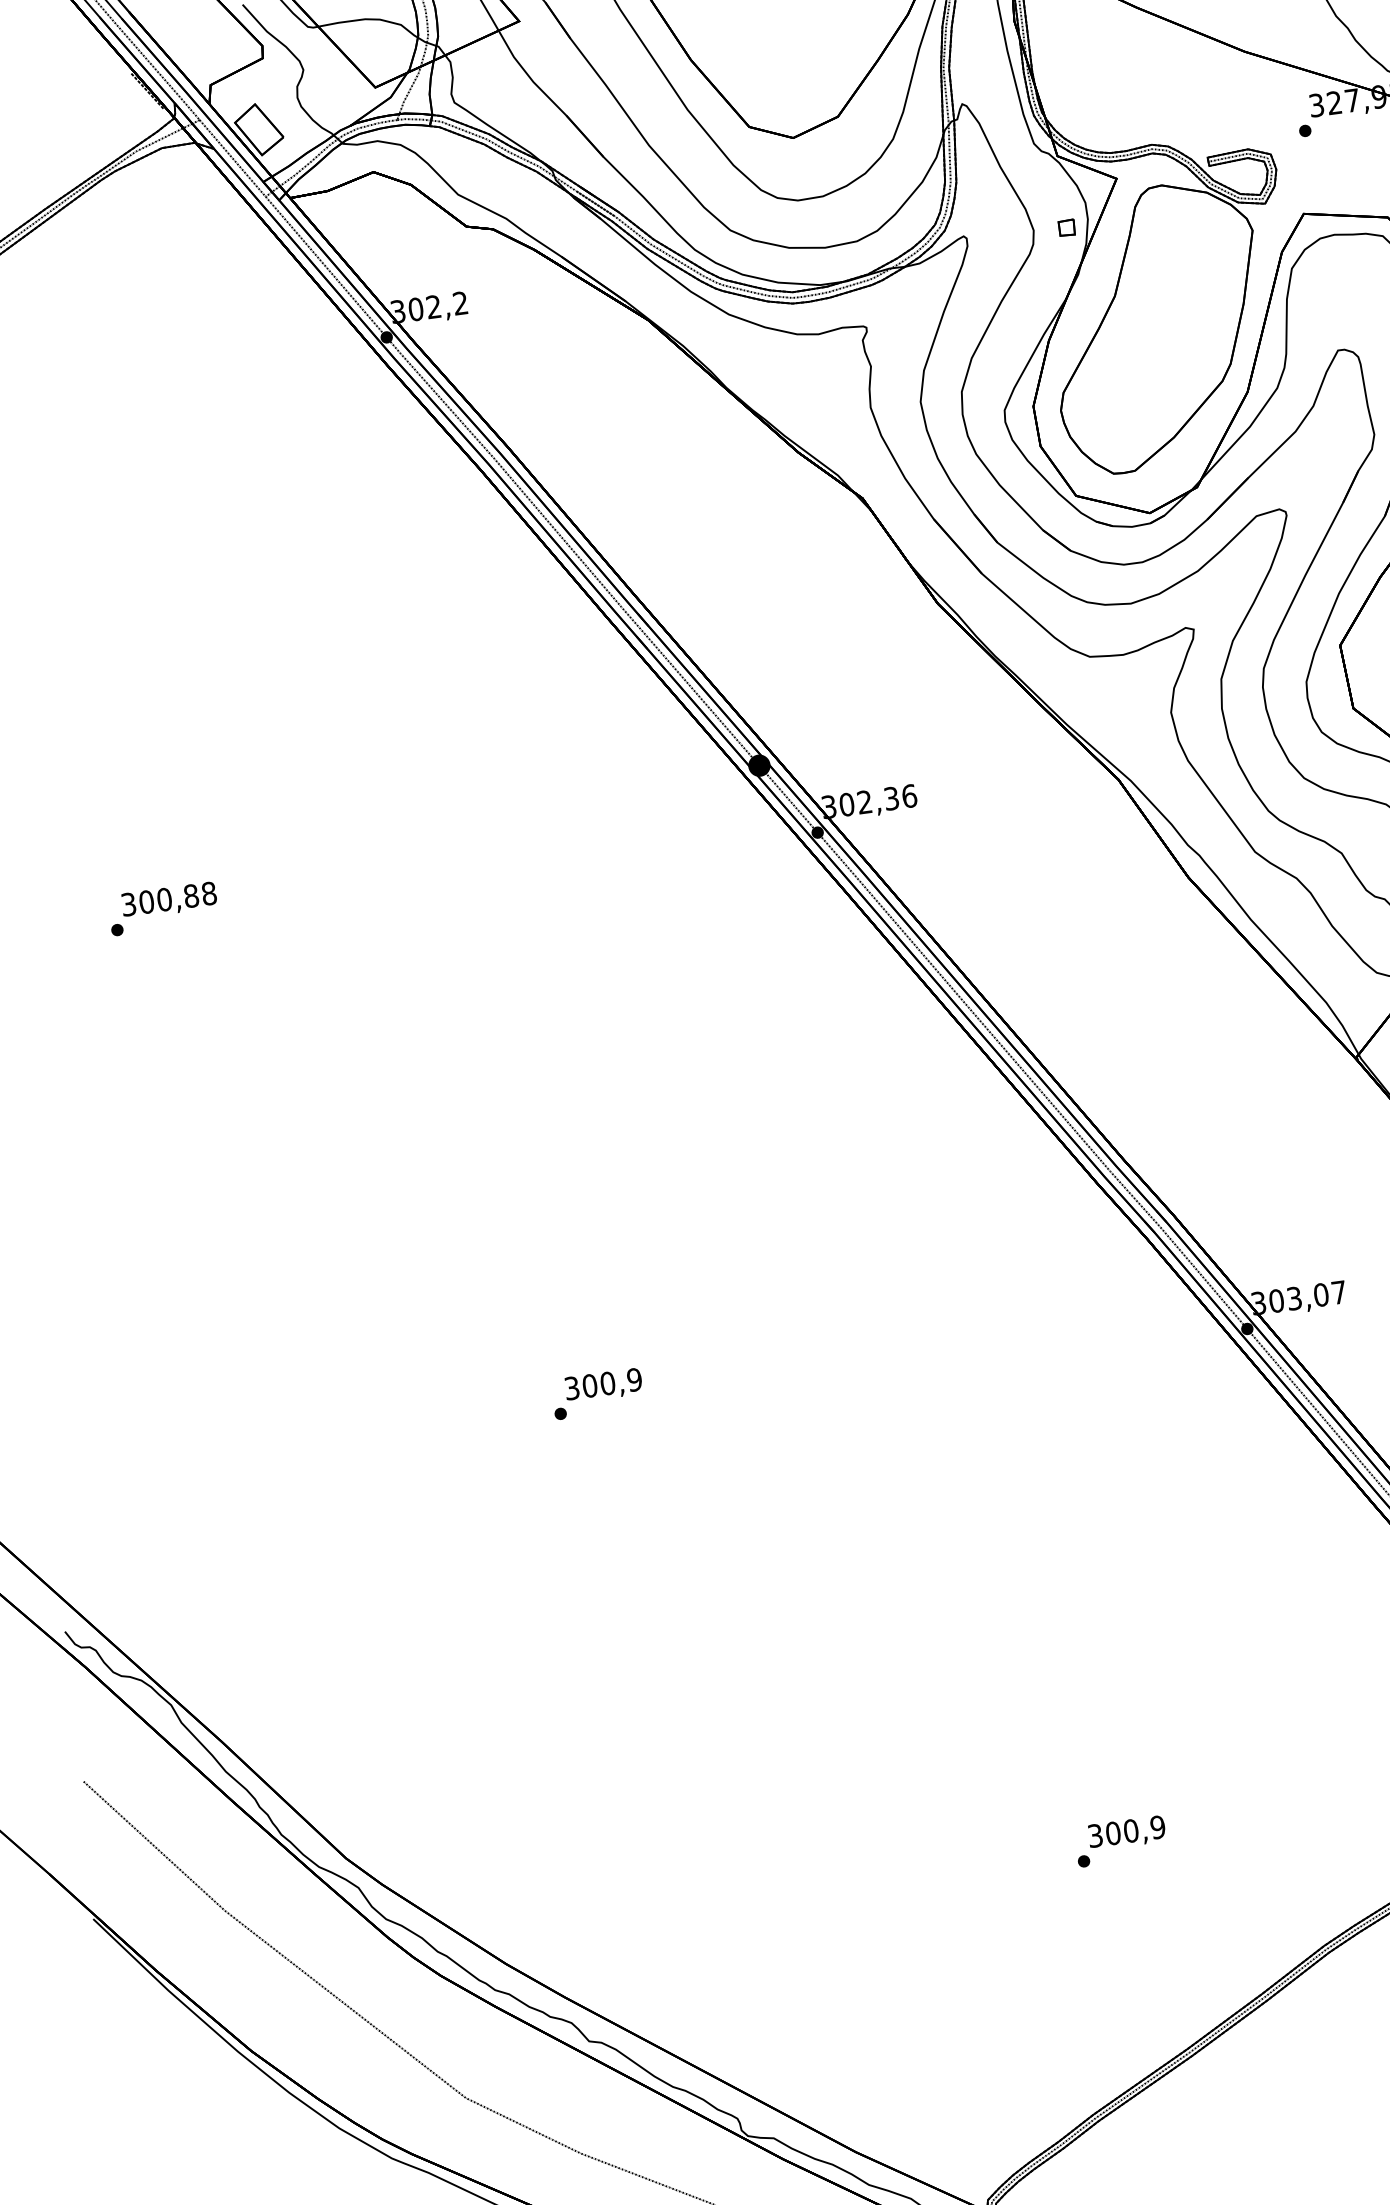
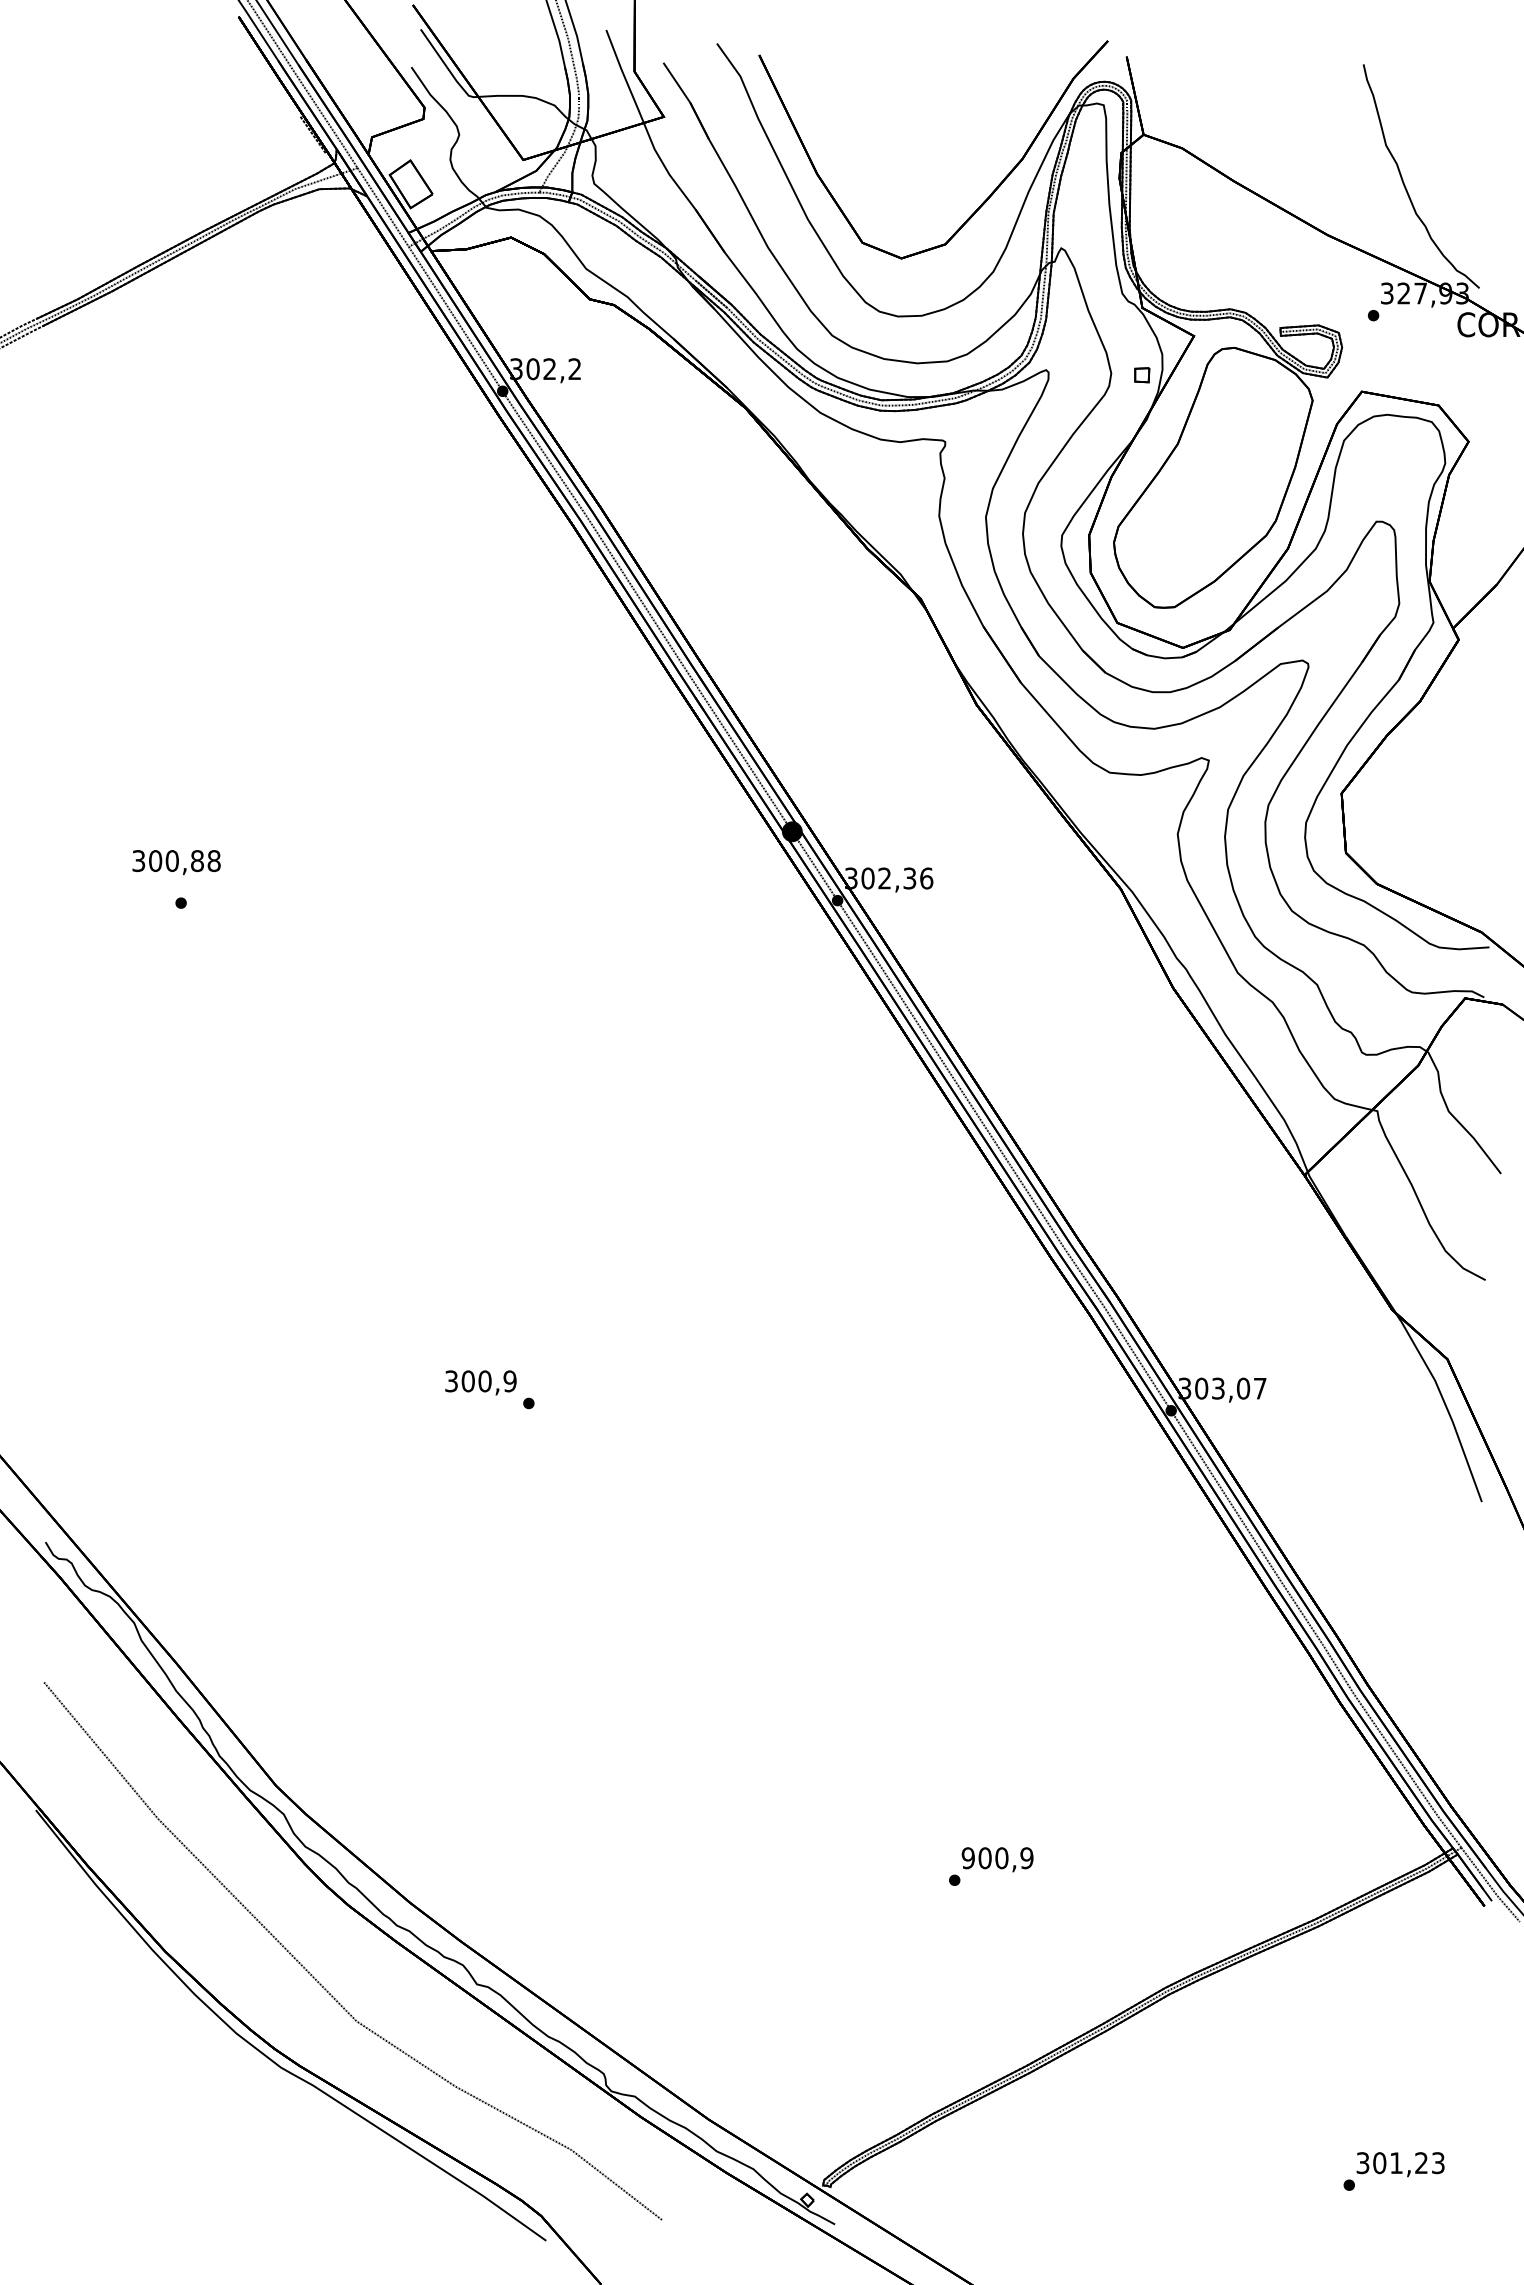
text: (169, 900) -> (176, 862), moved
text: (603, 1385) -> (480, 1382), moved
text: (1094, 1835) -> (967, 1857), 300,9 -> 900,9

